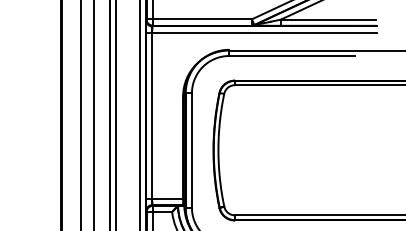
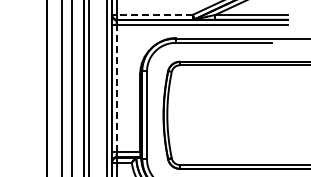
line: (199, 18) -> (152, 14), solid -> dashed
line: (152, 114) -> (116, 87), solid -> dashed

